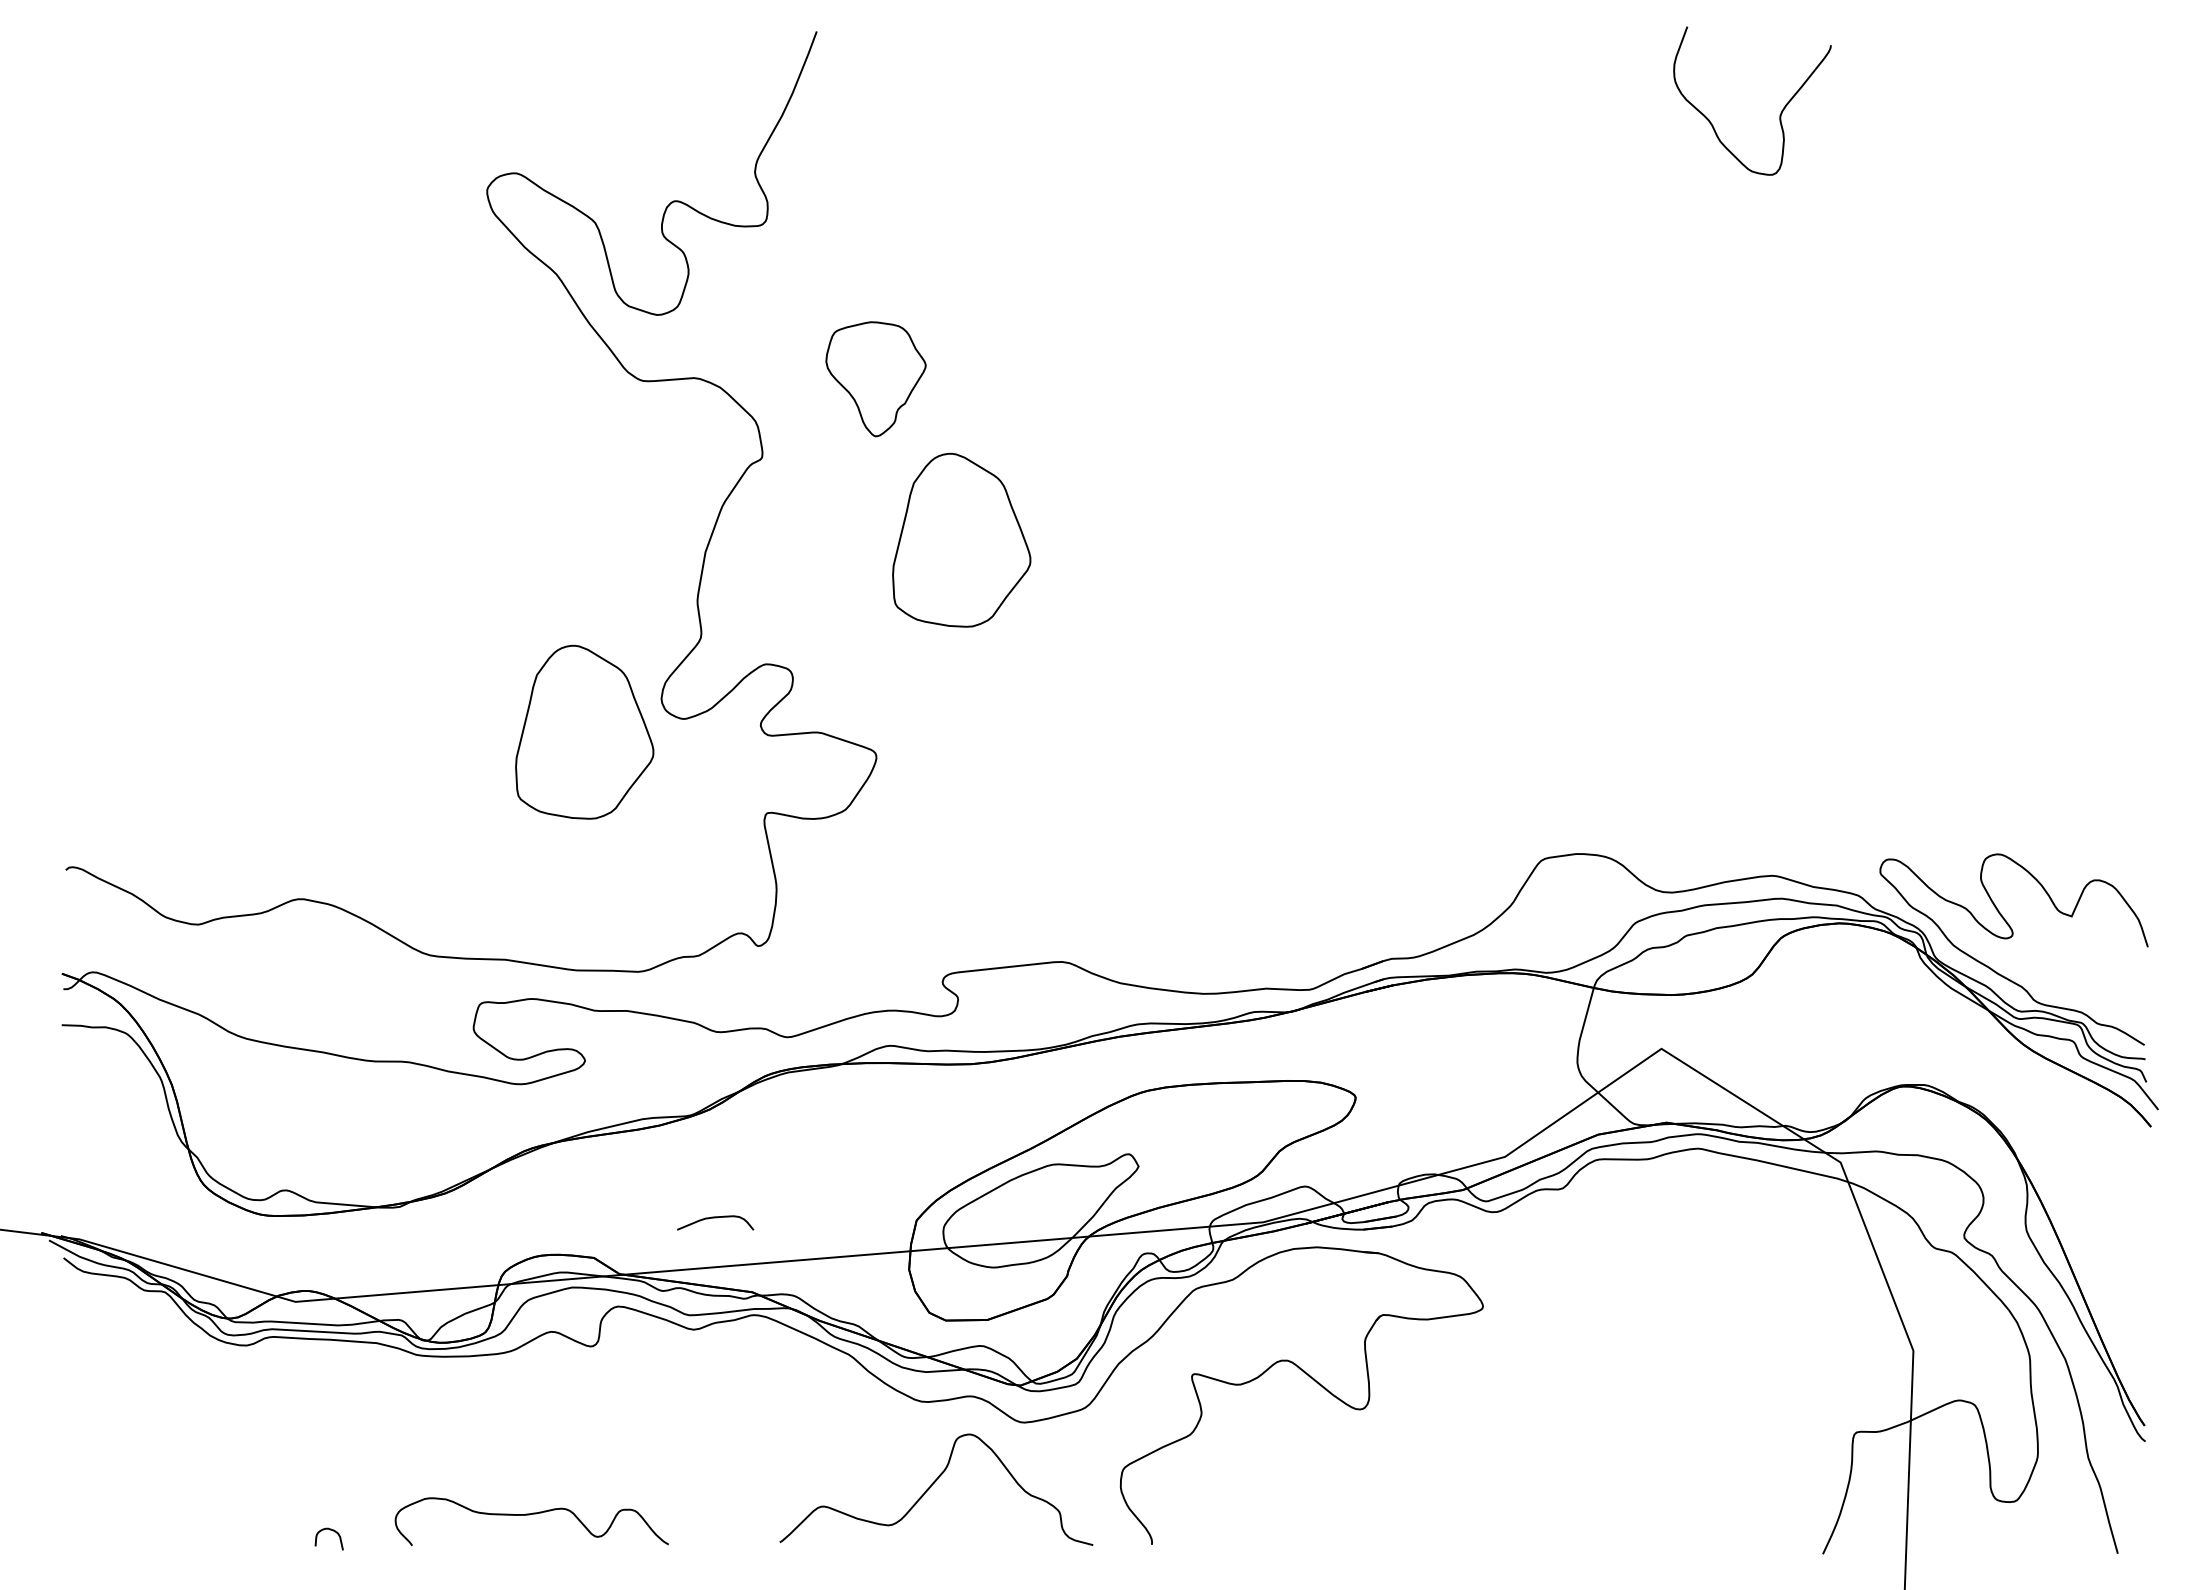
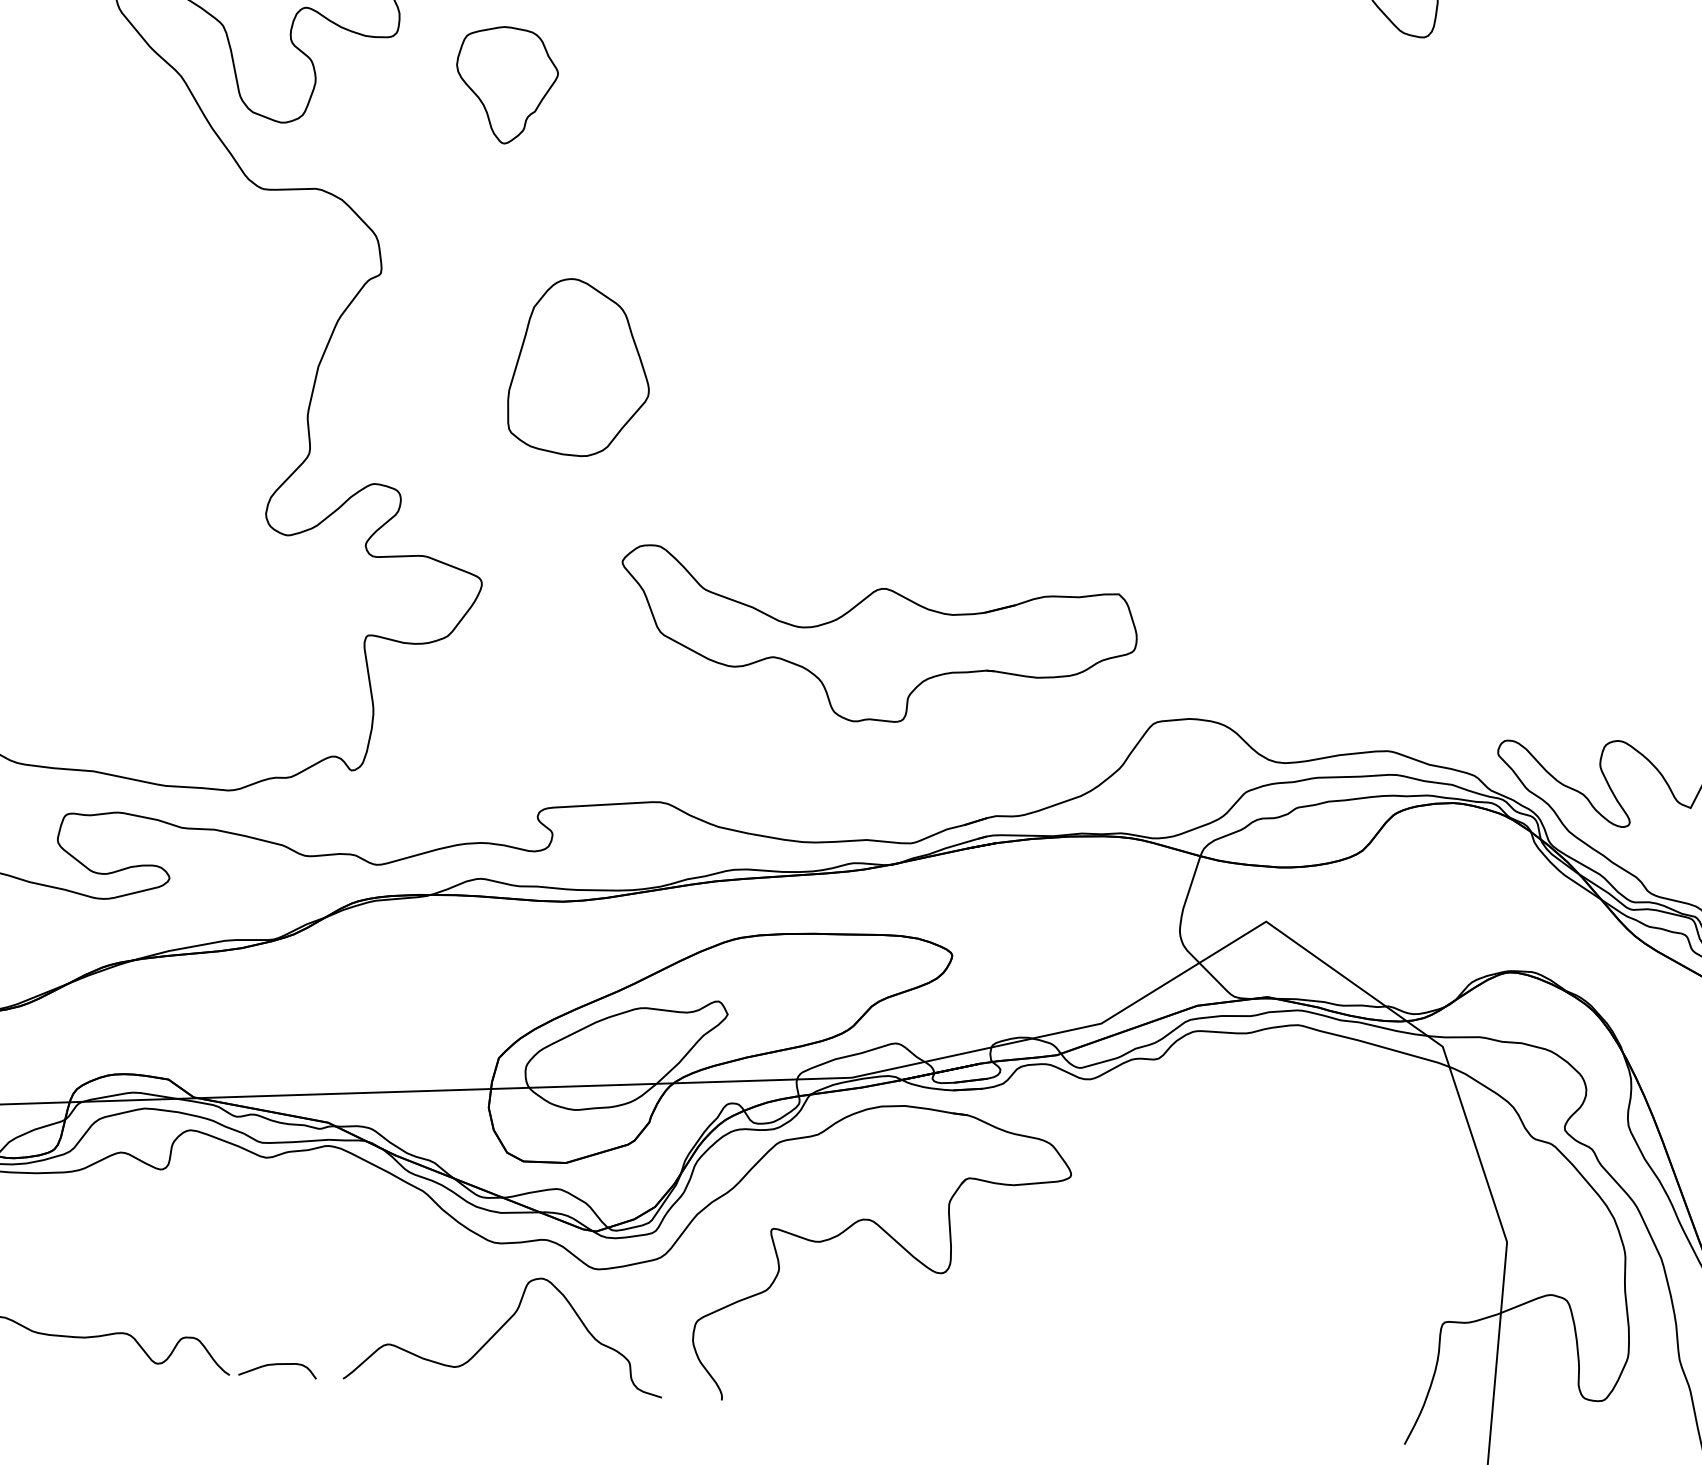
part: (875, 379) -> (506, 85), moved
part: (584, 731) -> (185, 543), removed
part: (1266, 791) -> (877, 639), added
curve: (715, 1218) -> (278, 1365), moved

